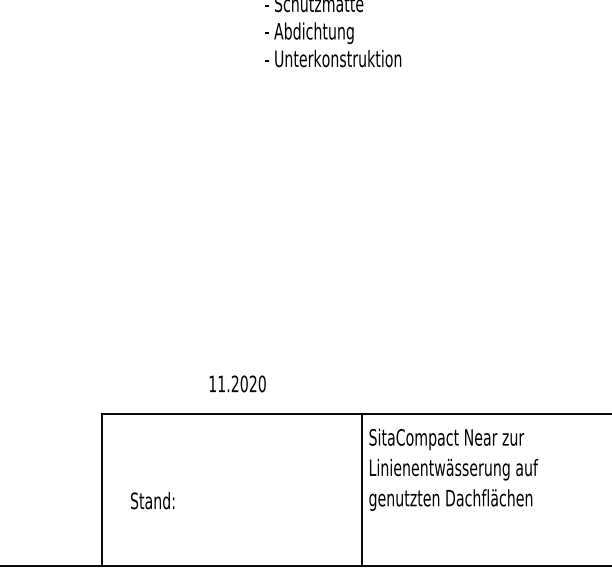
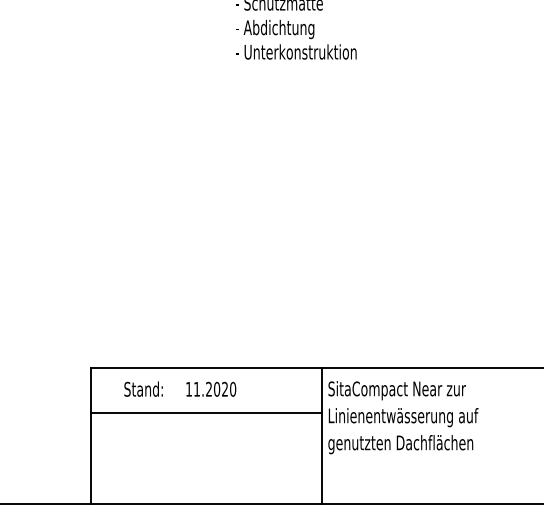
text: (237, 382) -> (211, 388), moved
line: (231, 465) -> (205, 413), added
text: (152, 499) -> (143, 388), moved

